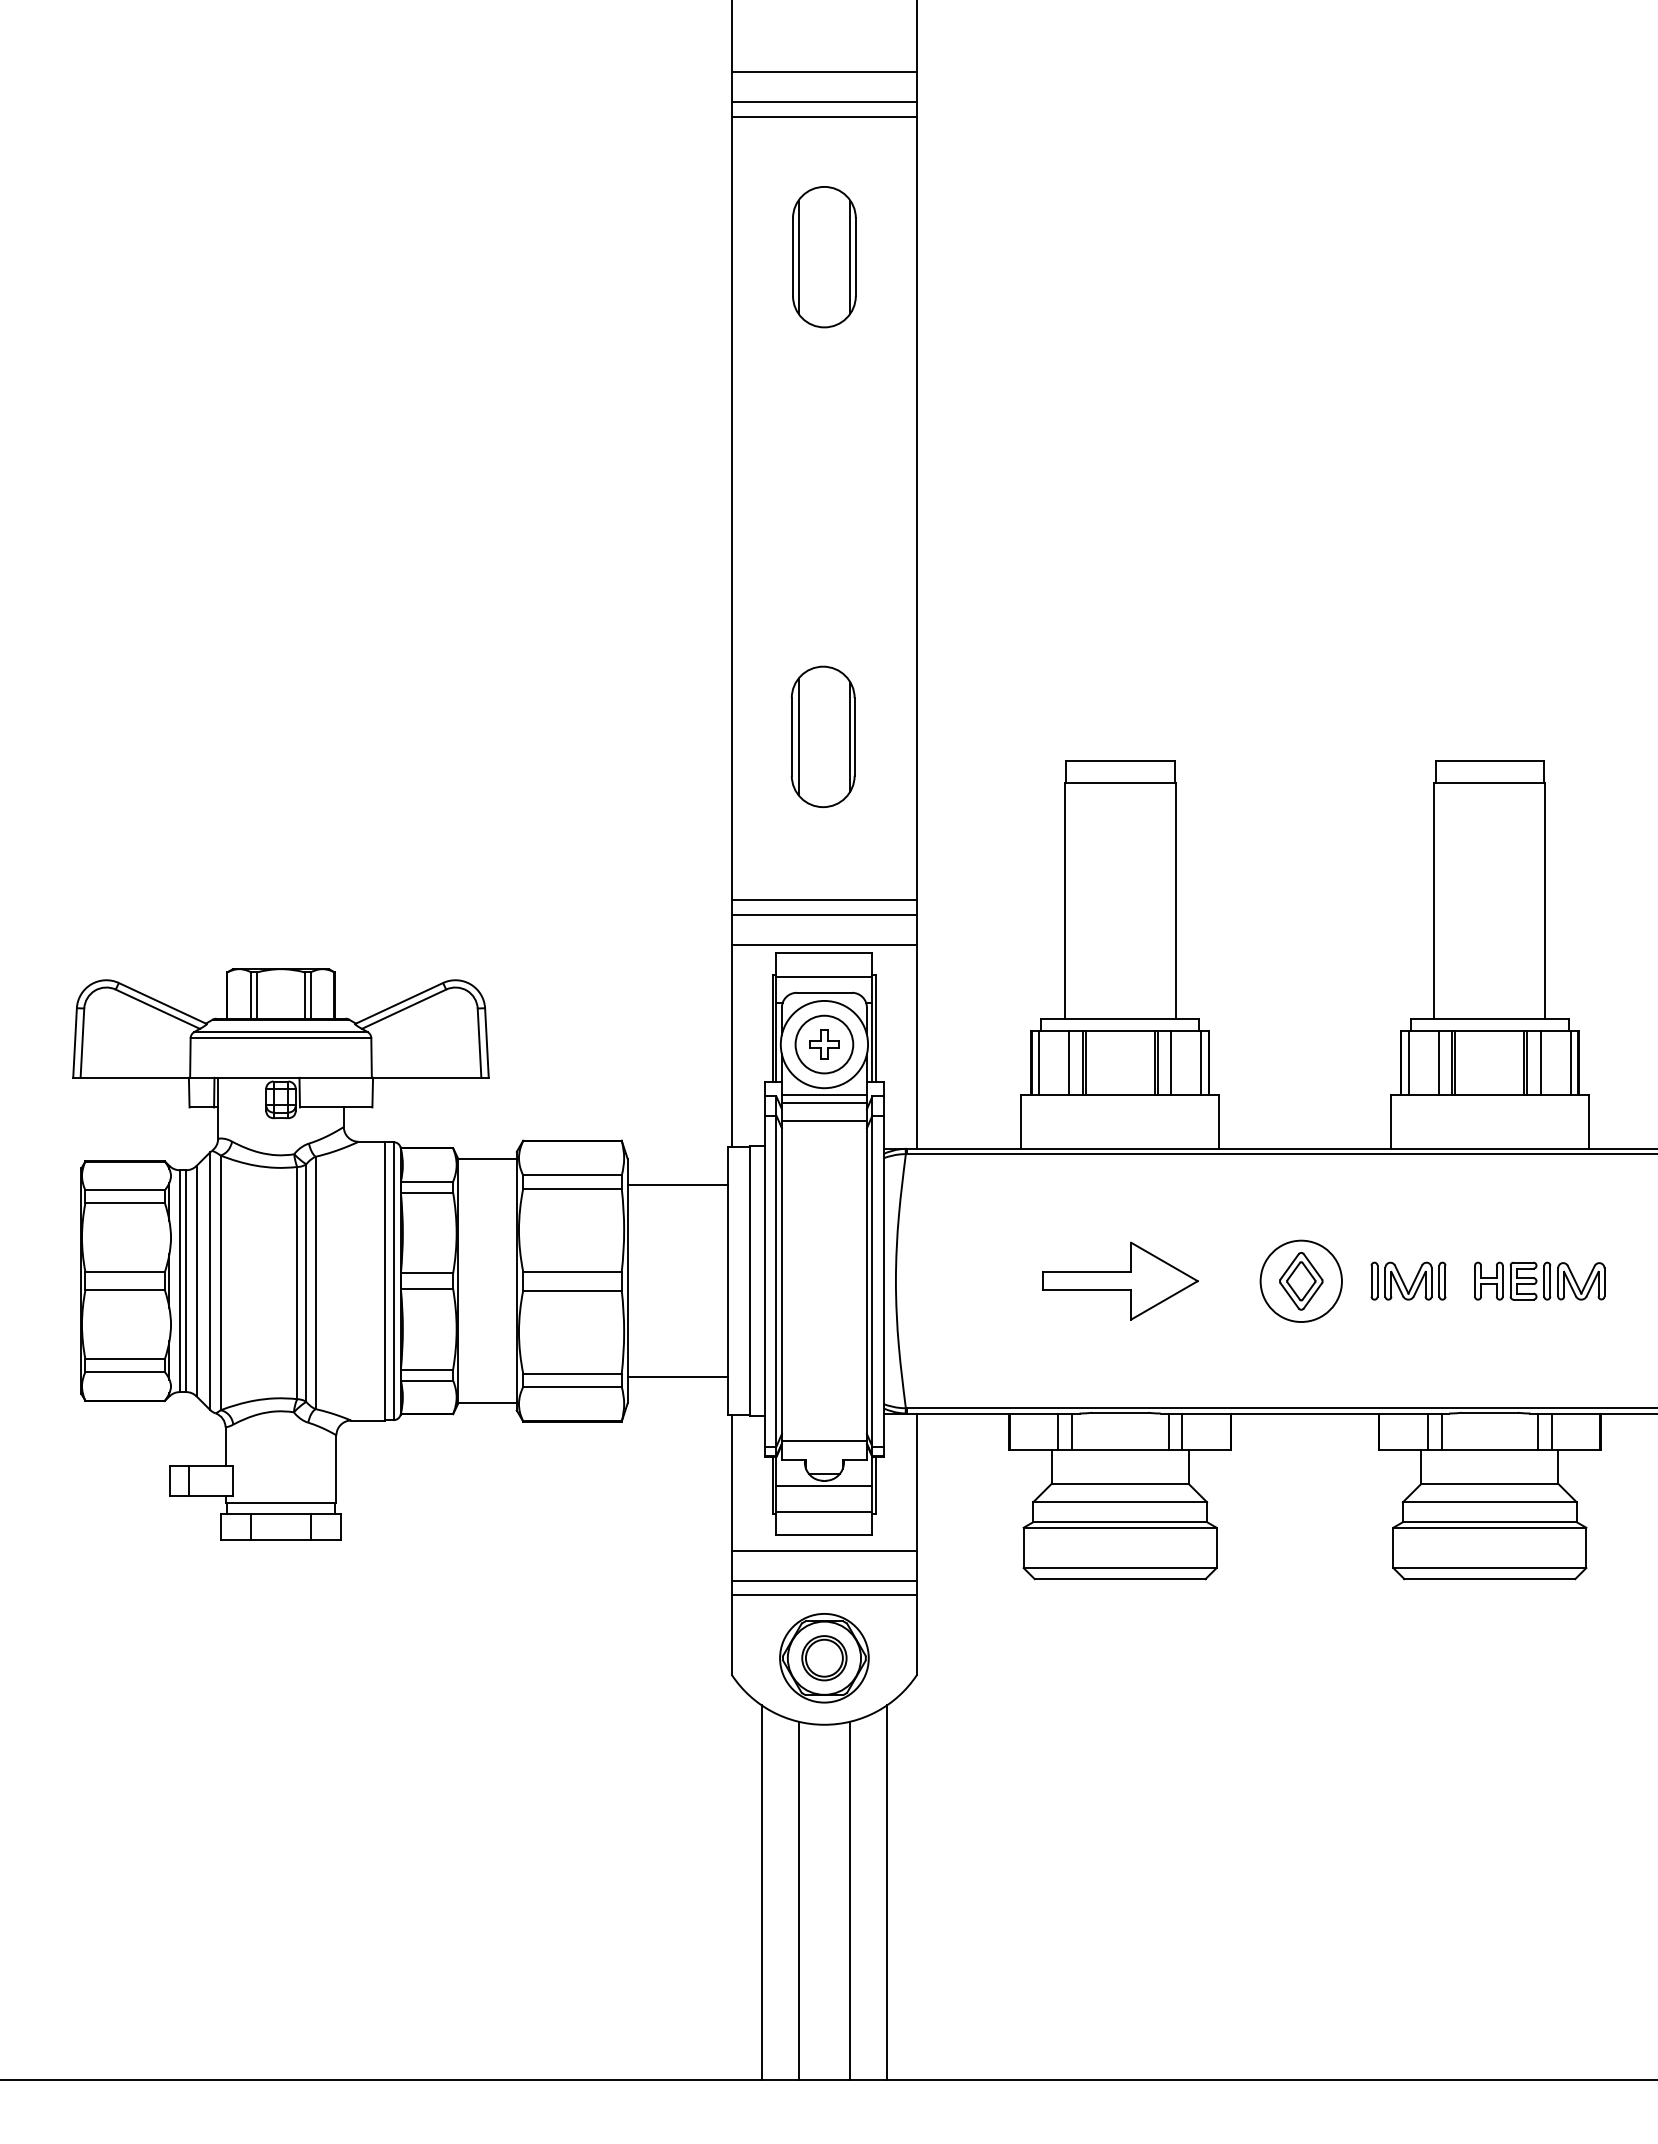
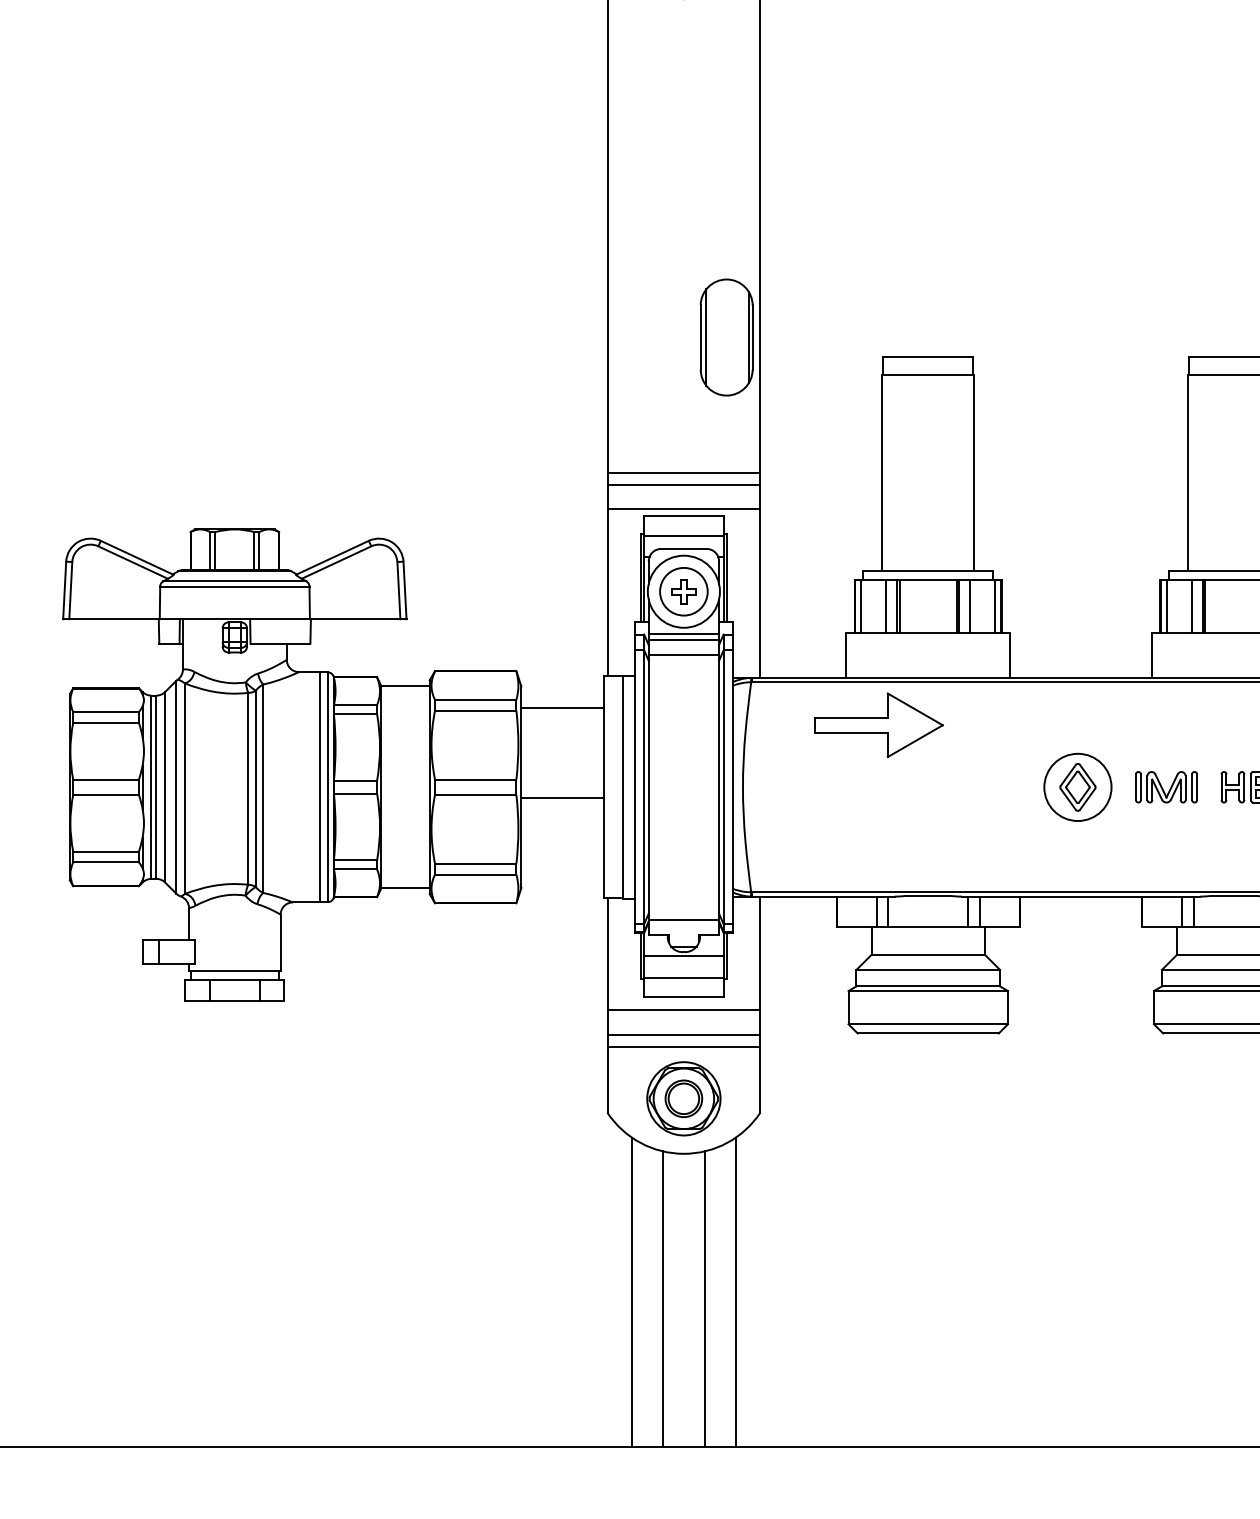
part: (822, 736) -> (726, 337), moved
part: (1120, 1280) -> (878, 724), moved
line: (677, 1377) -> (562, 798), moved

